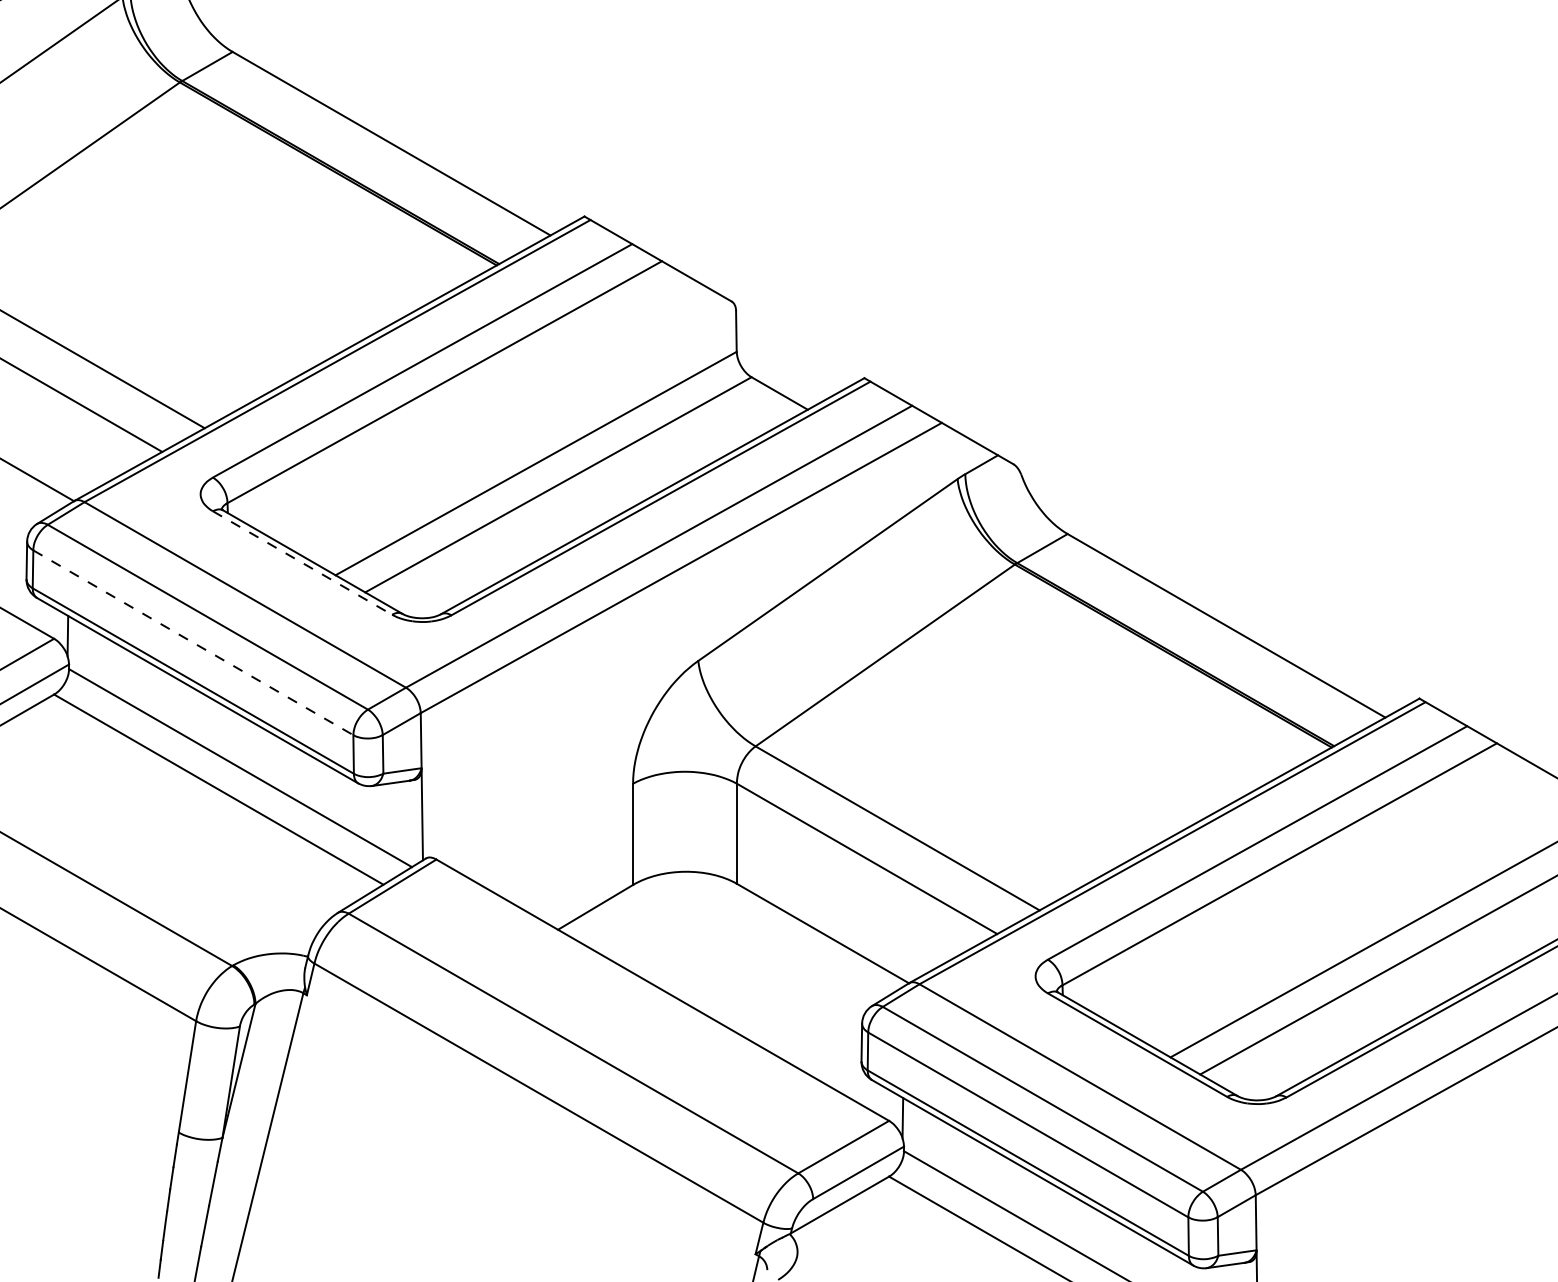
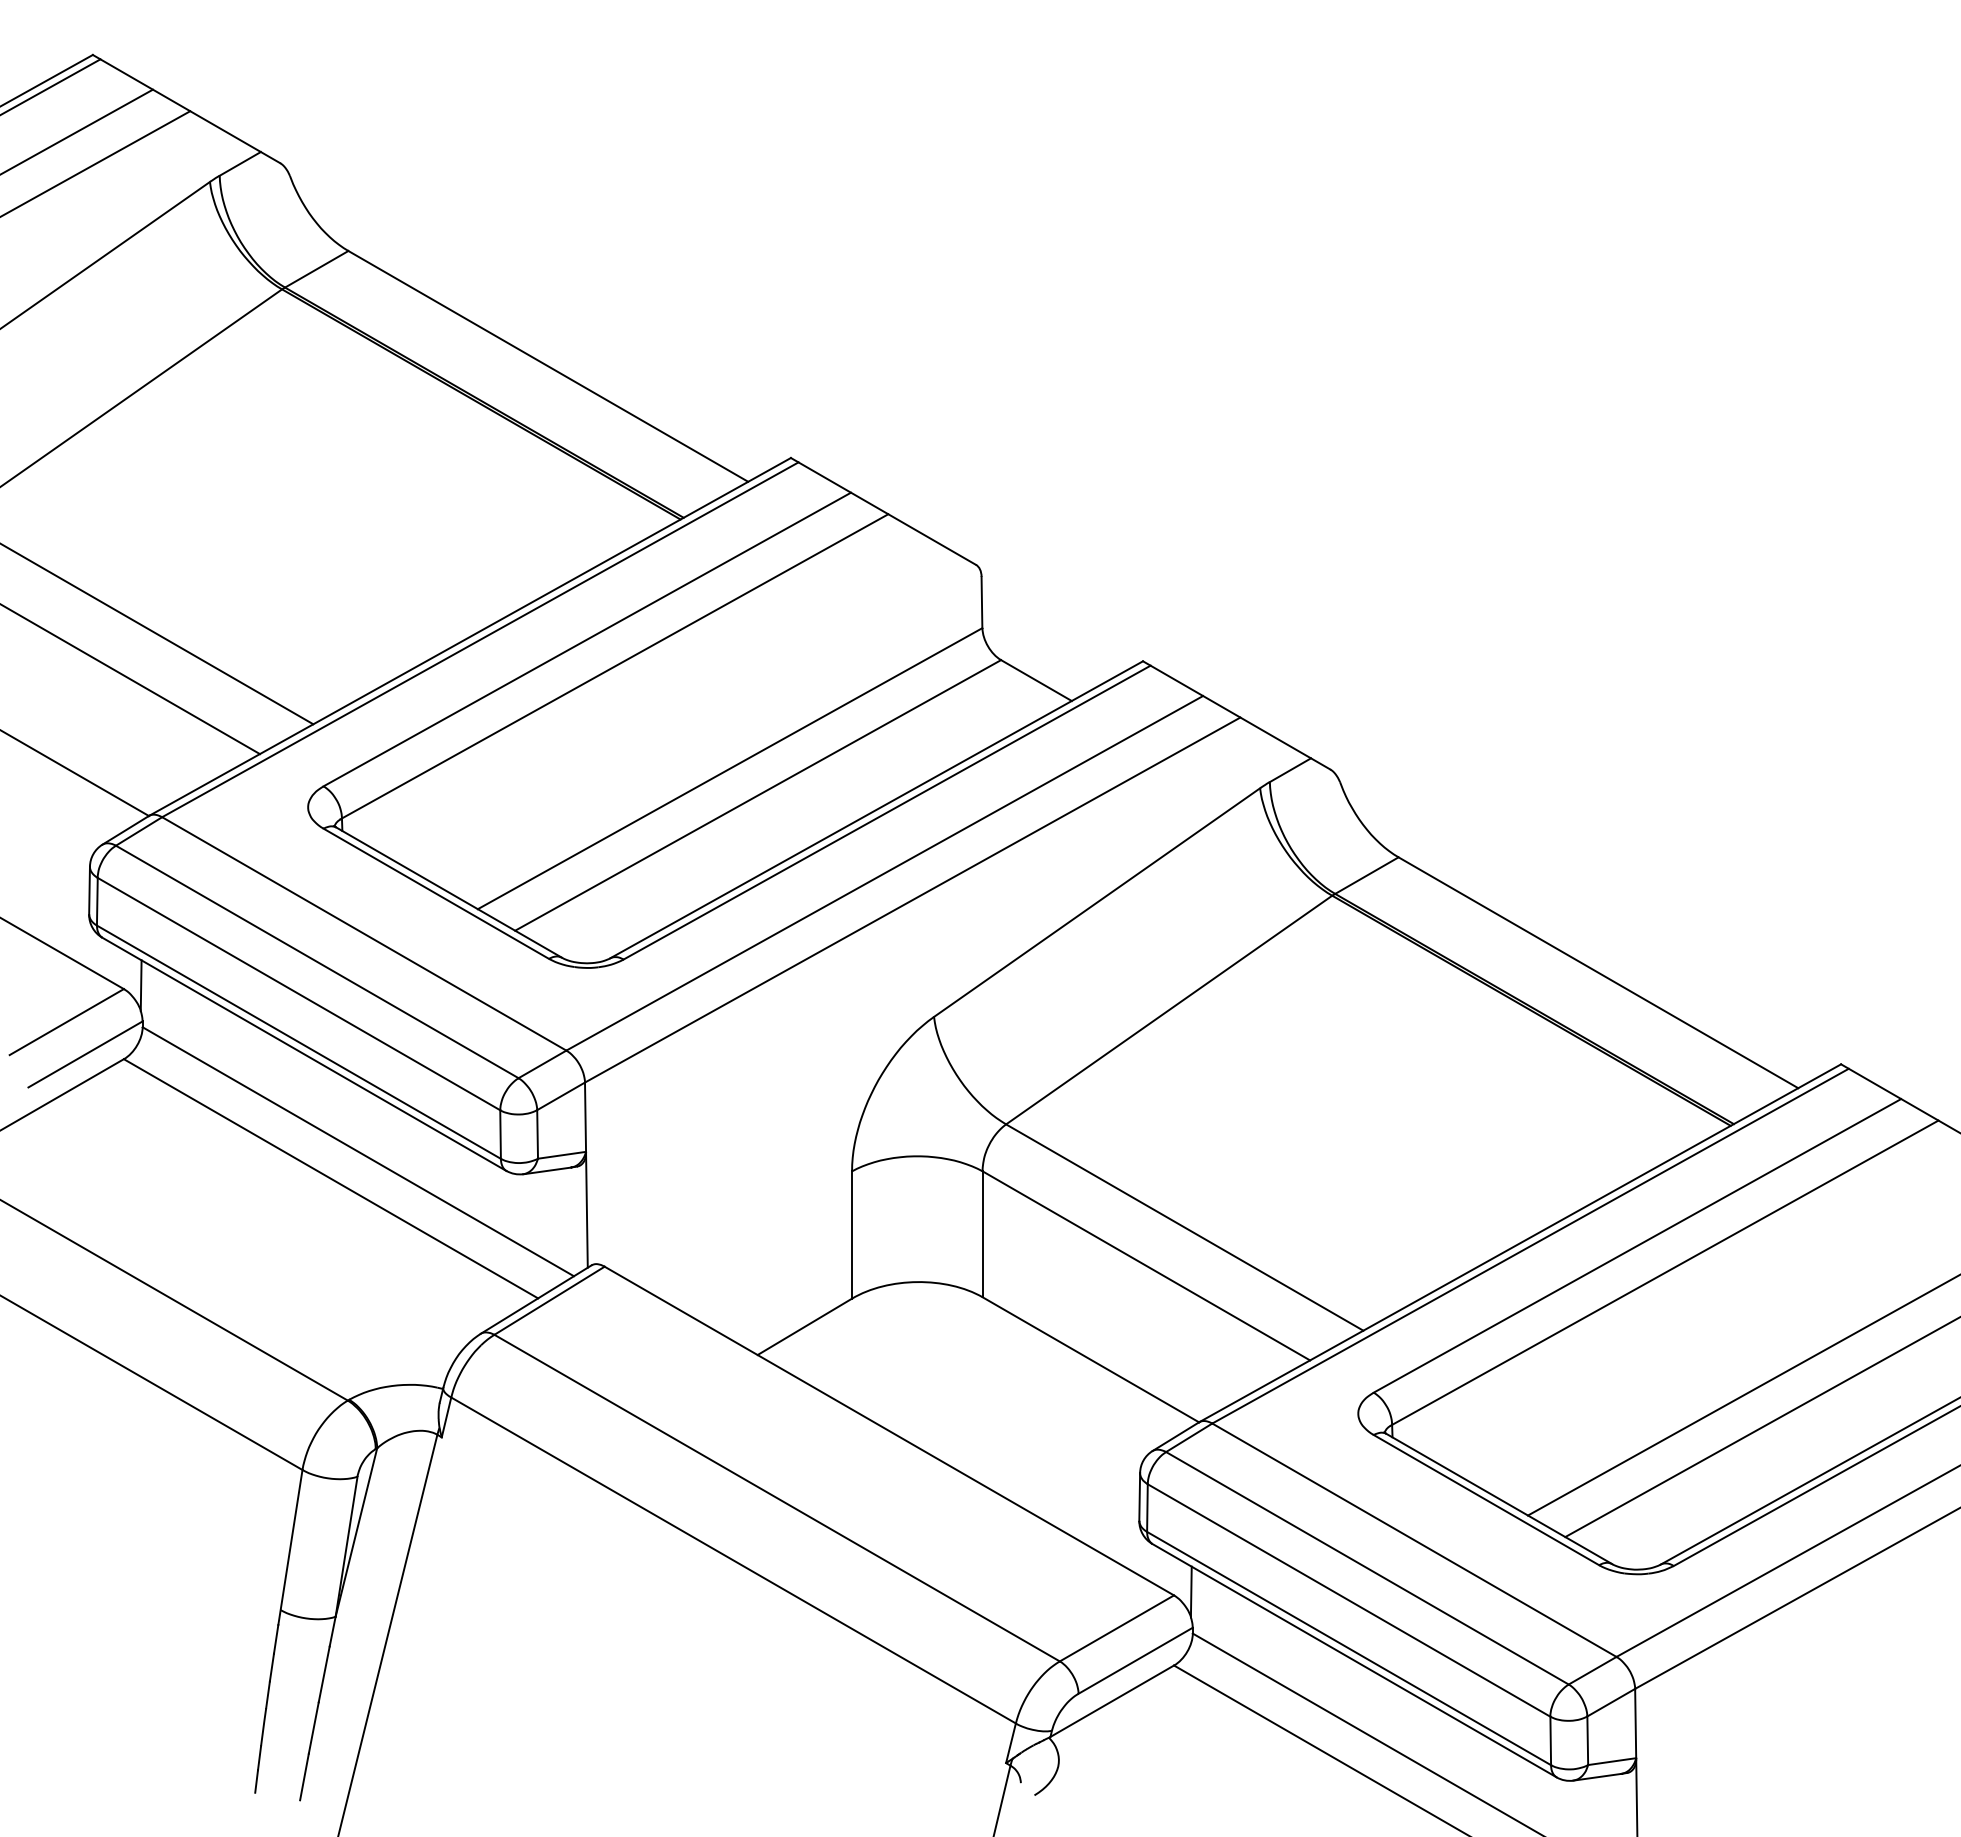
line: (302, 563) -> (436, 894), dashed -> solid
line: (193, 643) -> (299, 994), dashed -> solid

